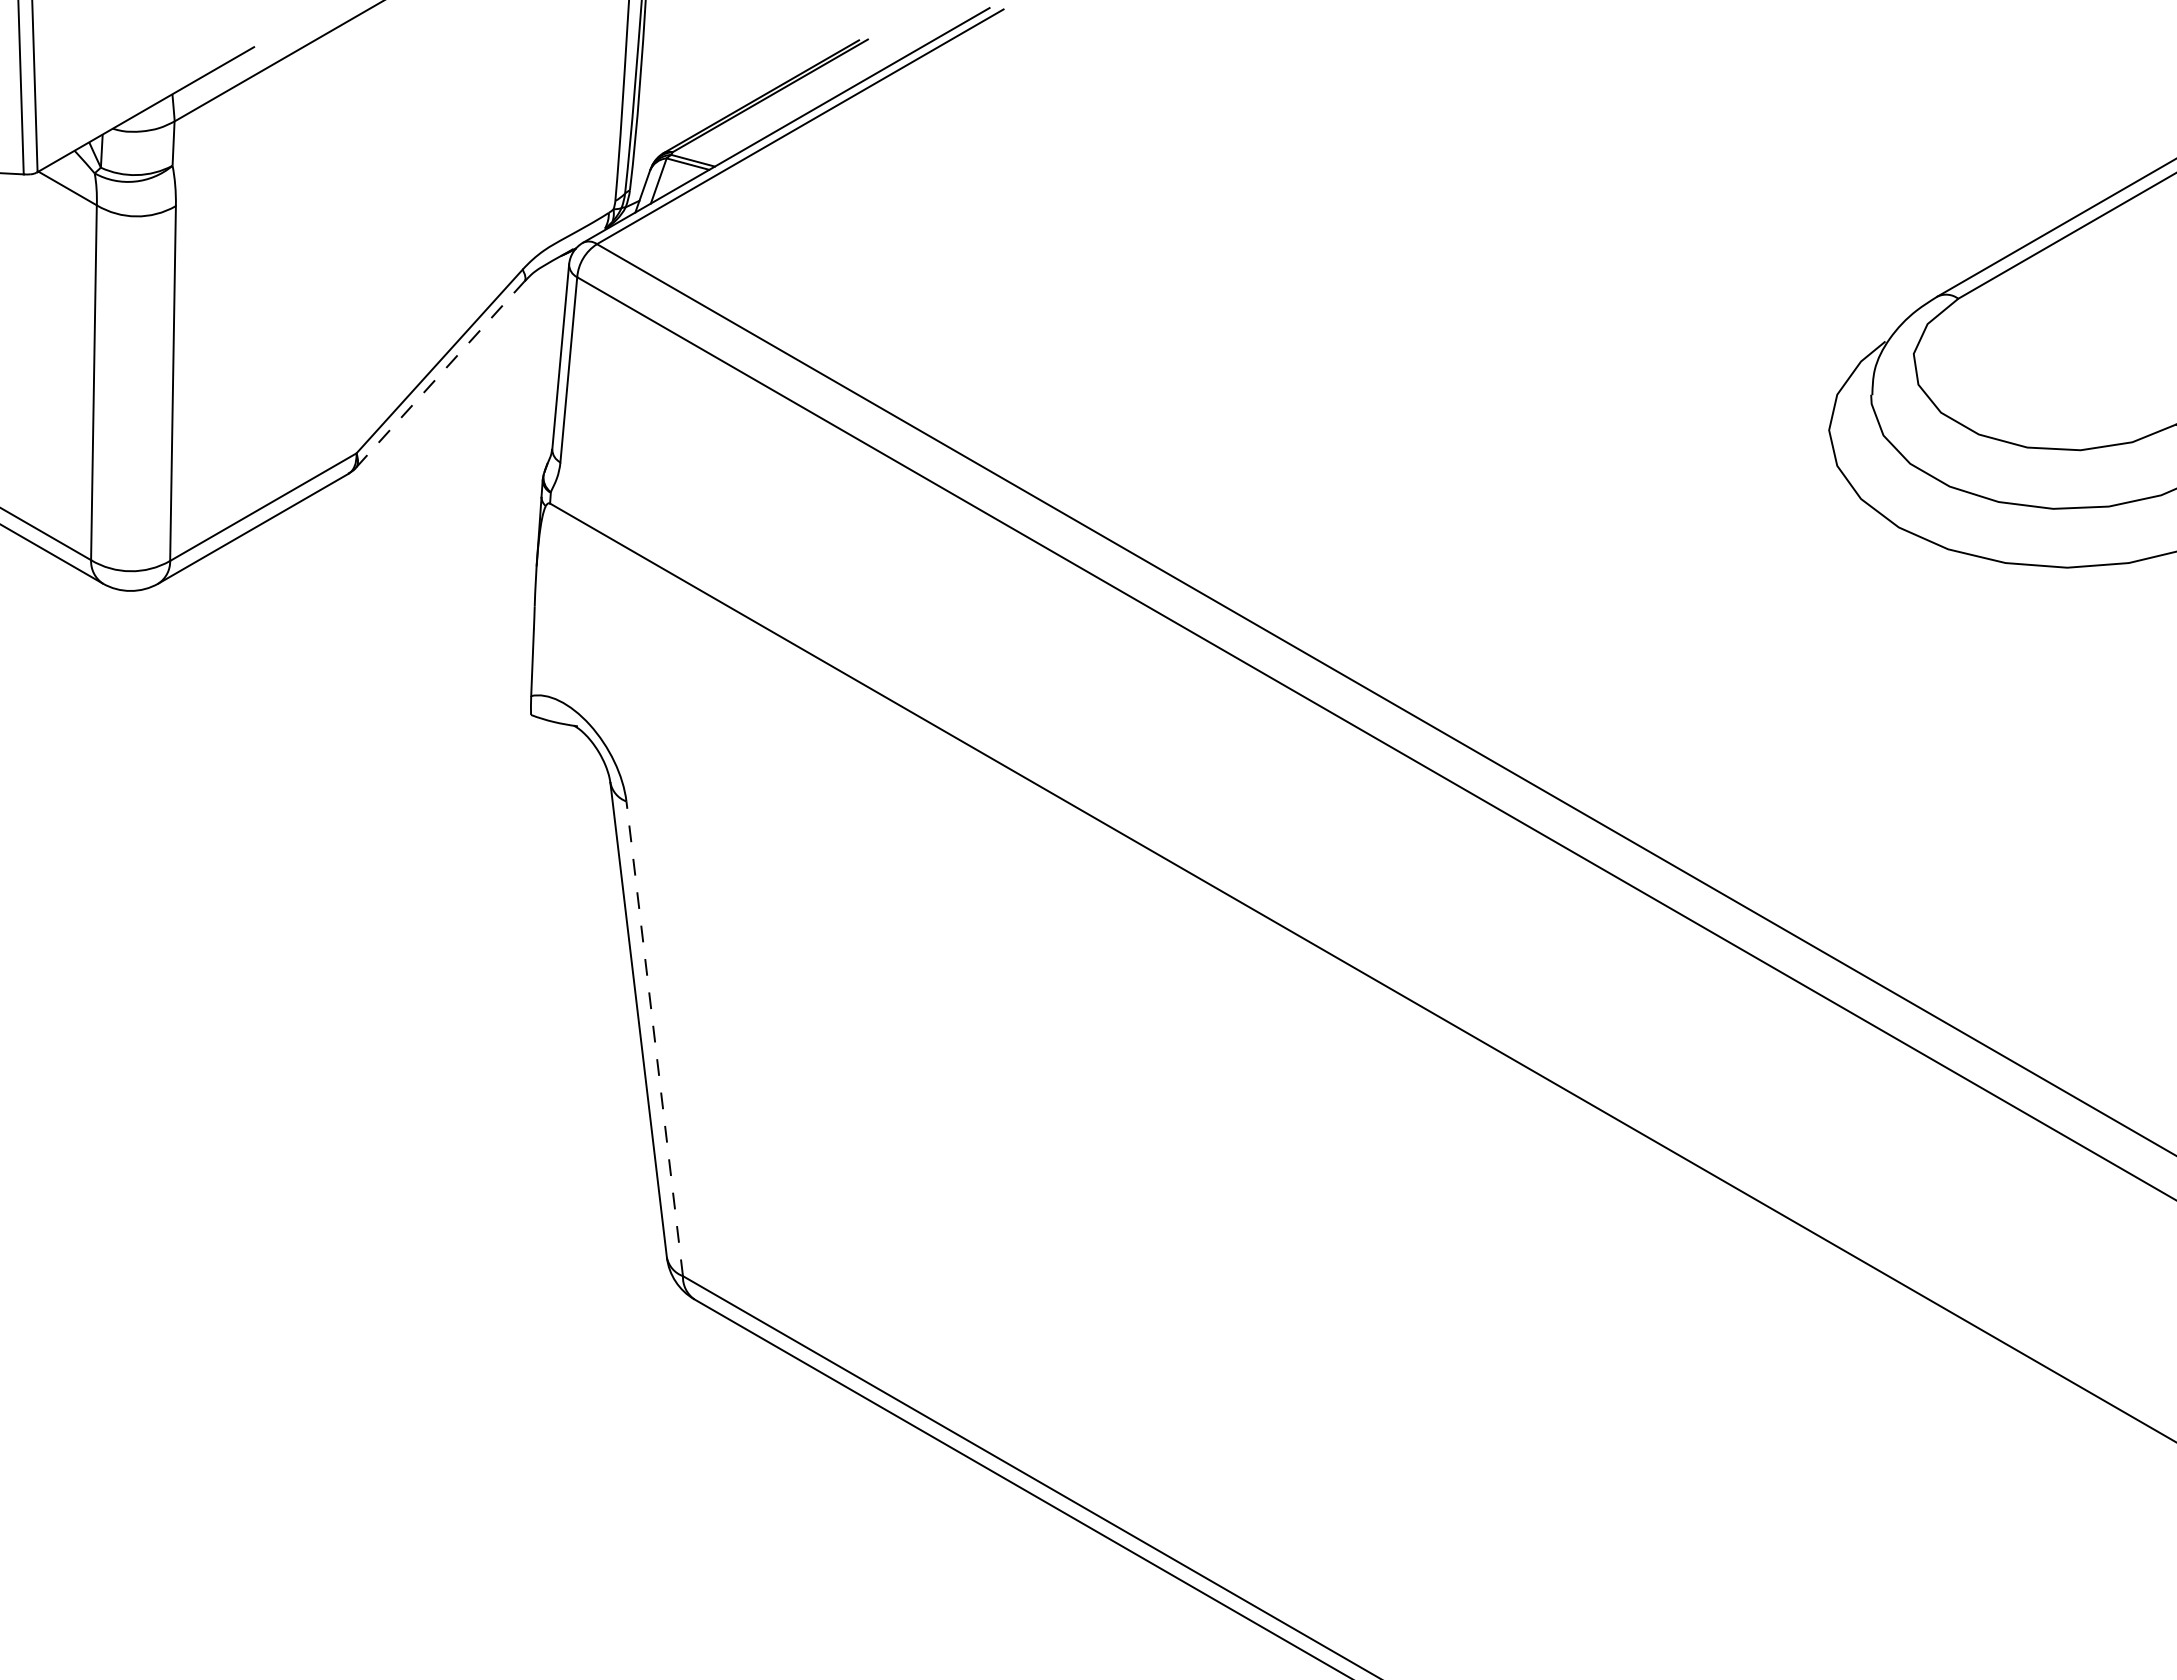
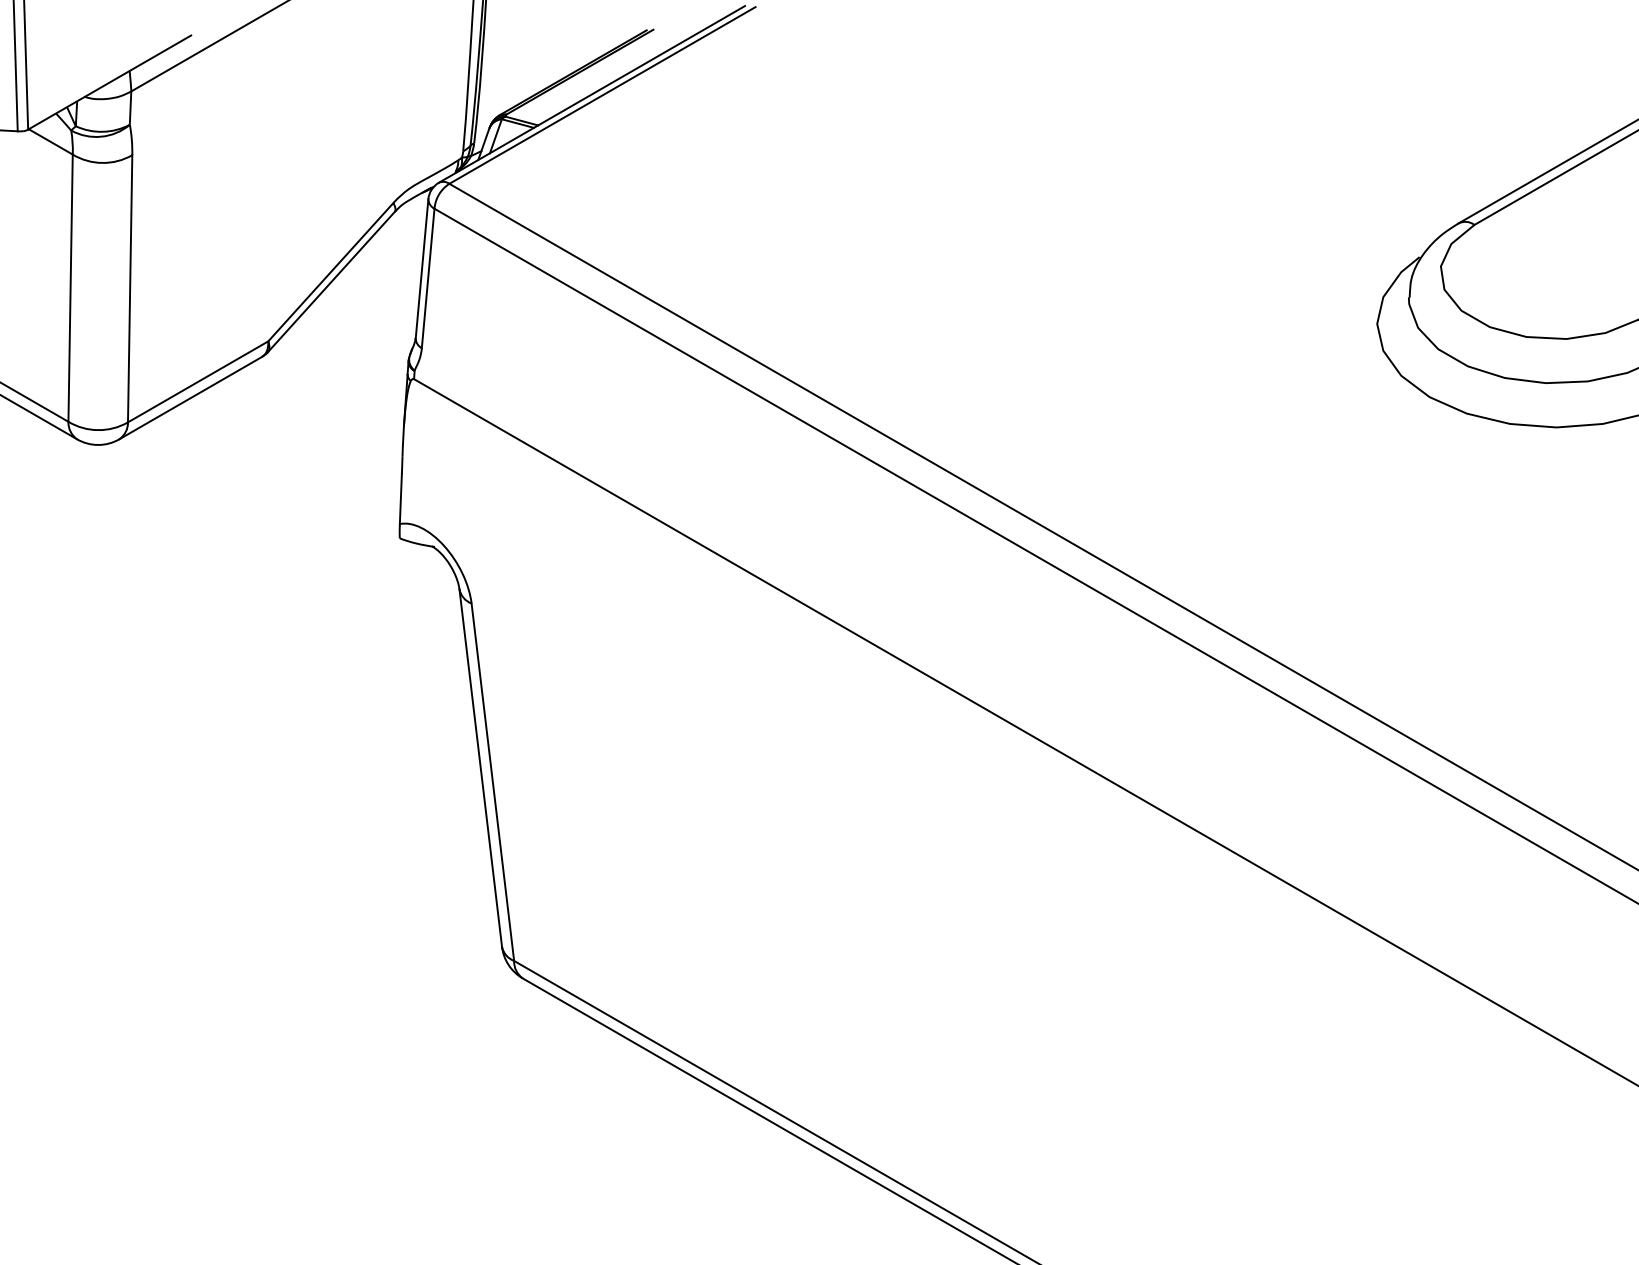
line: (440, 374) -> (331, 281), dashed -> solid
line: (654, 1038) -> (492, 781), dashed -> solid

